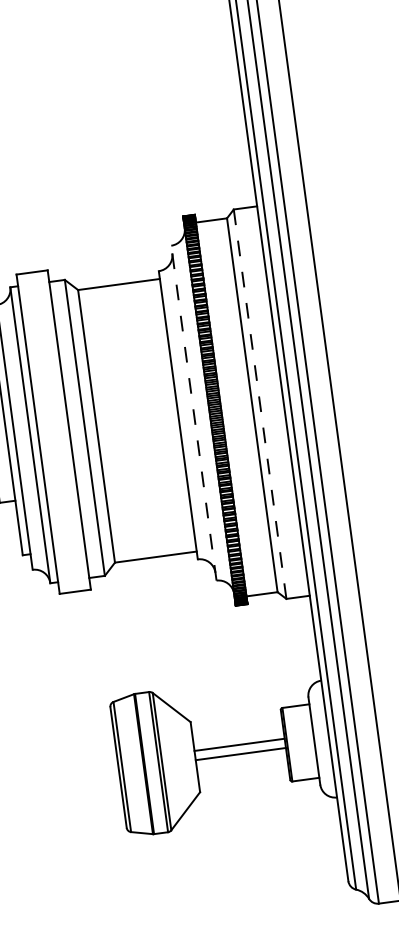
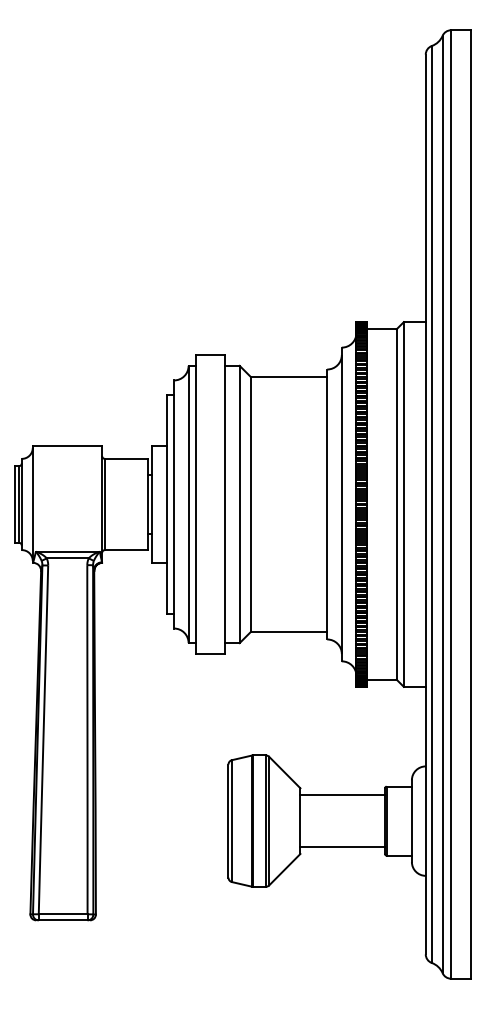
line: (259, 403) -> (403, 503), dashed -> solid
line: (193, 413) -> (341, 504), dashed -> solid
line: (239, 745) -> (342, 795), moved
line: (240, 753) -> (342, 846), moved

